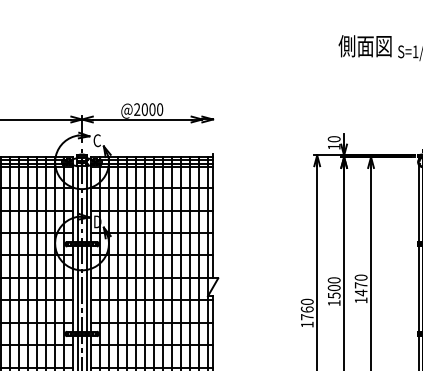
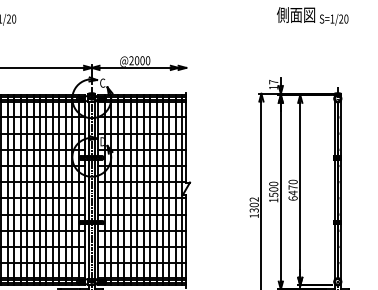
text: (333, 138) -> (273, 81), 10 -> 17
text: (360, 300) -> (292, 198), 1470 -> 6470
text: (306, 308) -> (253, 204), 1760 -> 1302

